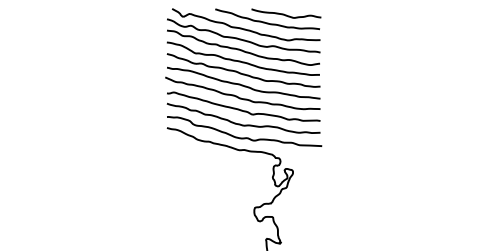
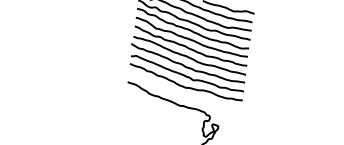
curve: (244, 137) -> (185, 96), removed

